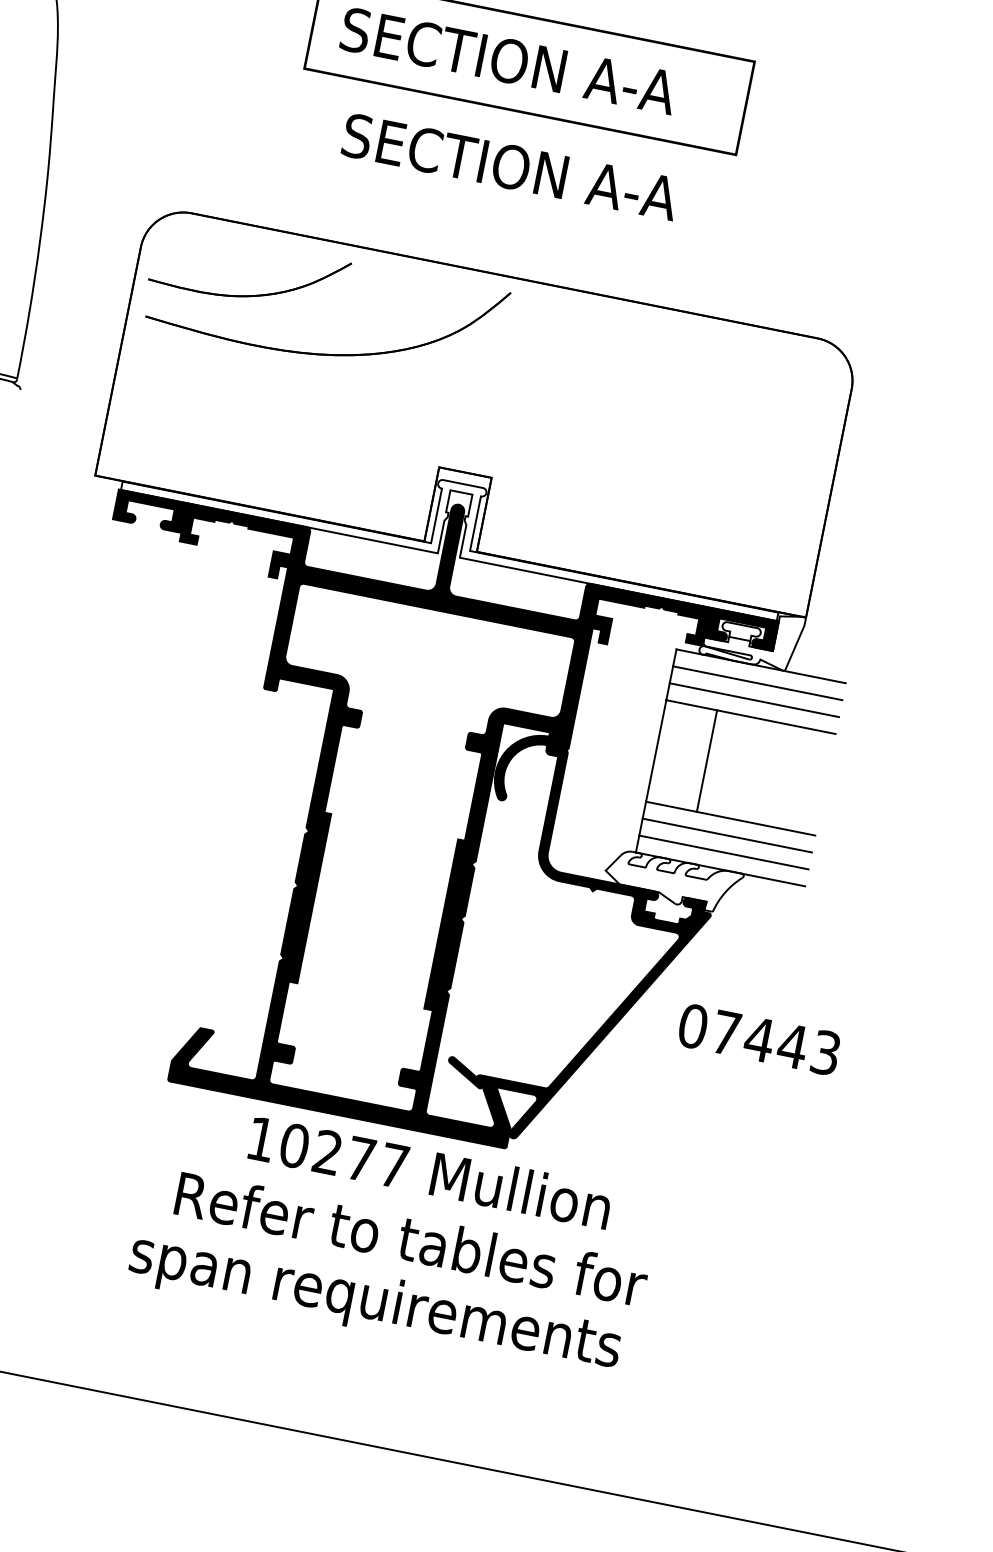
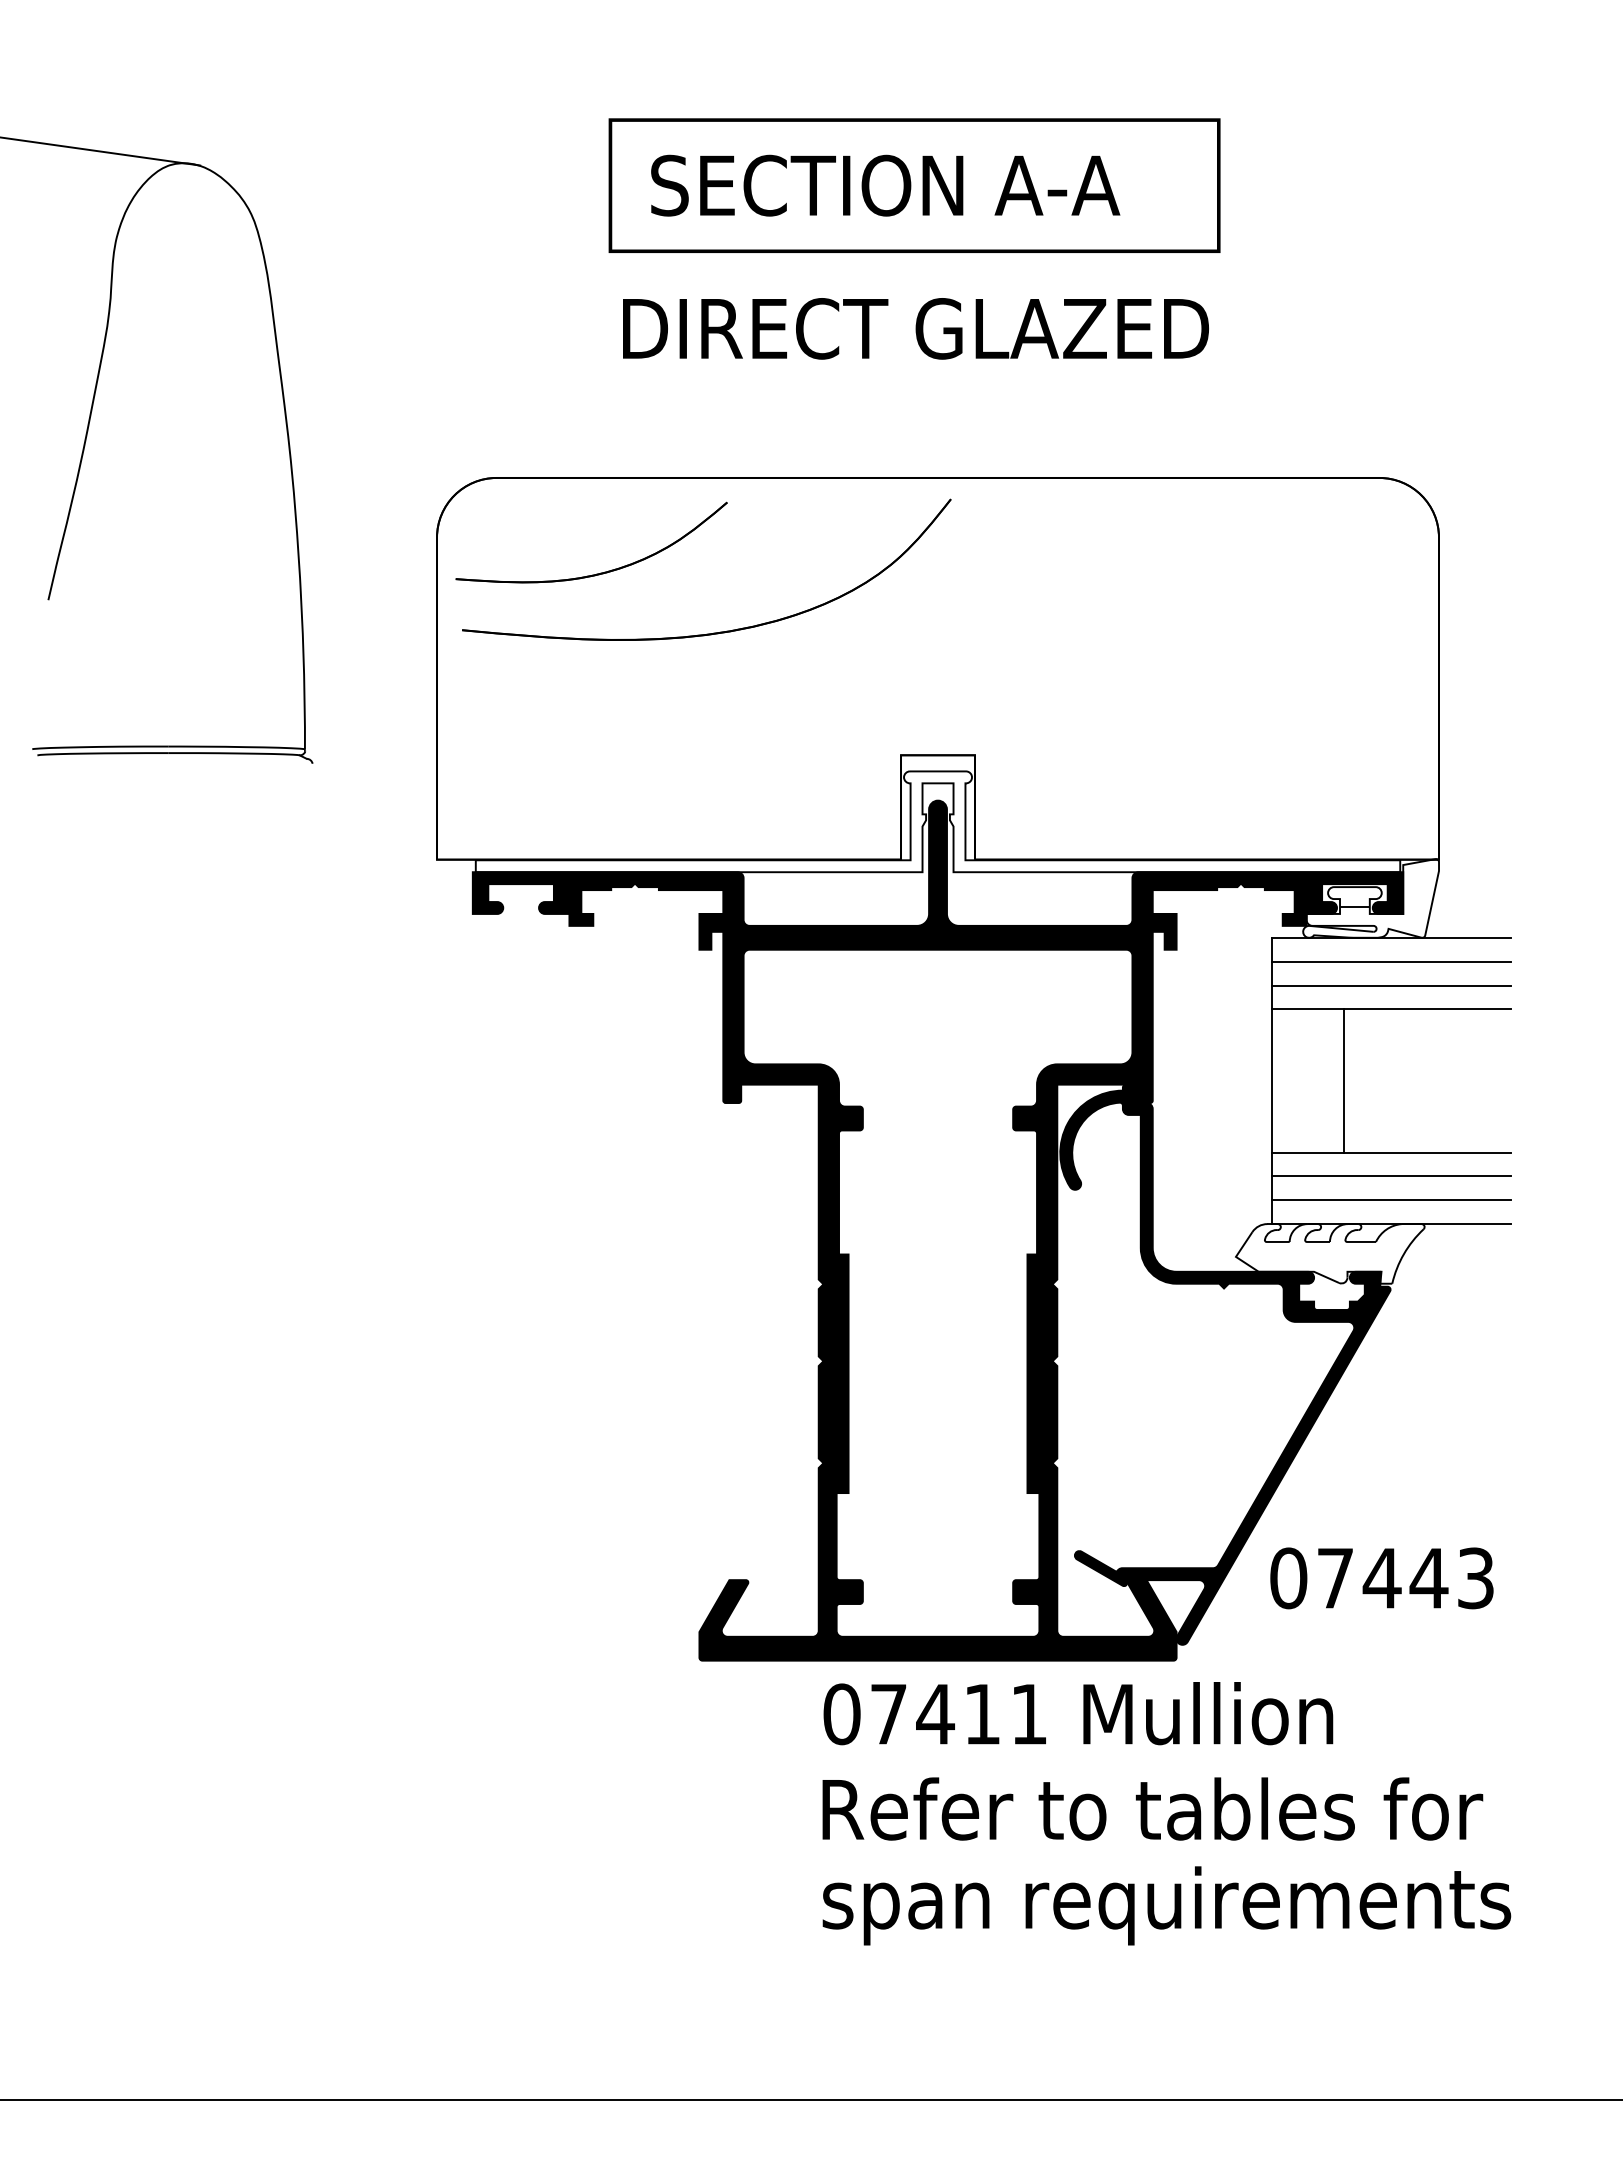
text: (509, 166) -> (915, 328), SECTION A-A -> DIRECT GLAZED
text: (758, 1039) -> (1381, 1578), moved
text: (326, 1152) -> (934, 1714), 10277 -> 07411
text: (411, 1238) -> (1152, 1808), moved
text: (375, 1303) -> (1166, 1905), moved

